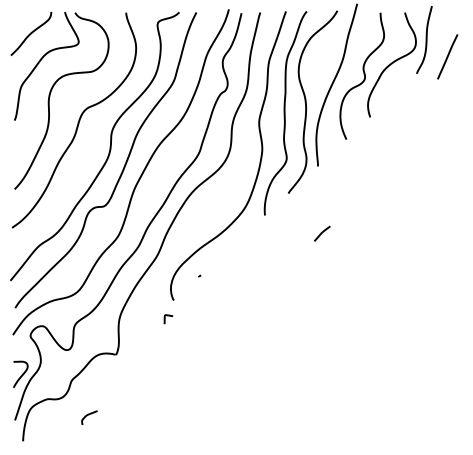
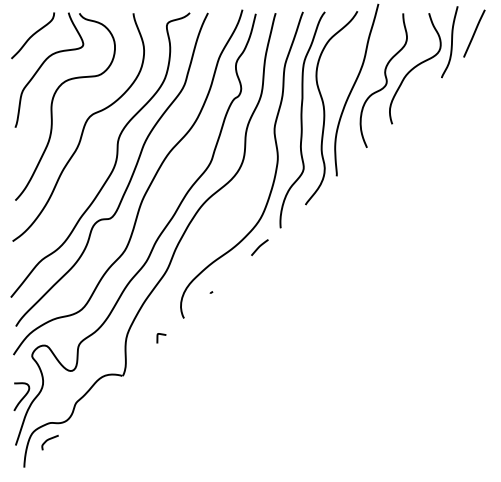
line: (447, 56) -> (474, 33), moved
curve: (322, 233) -> (260, 247), moved
curve: (168, 316) -> (161, 335), moved
curve: (89, 415) -> (50, 440), moved

